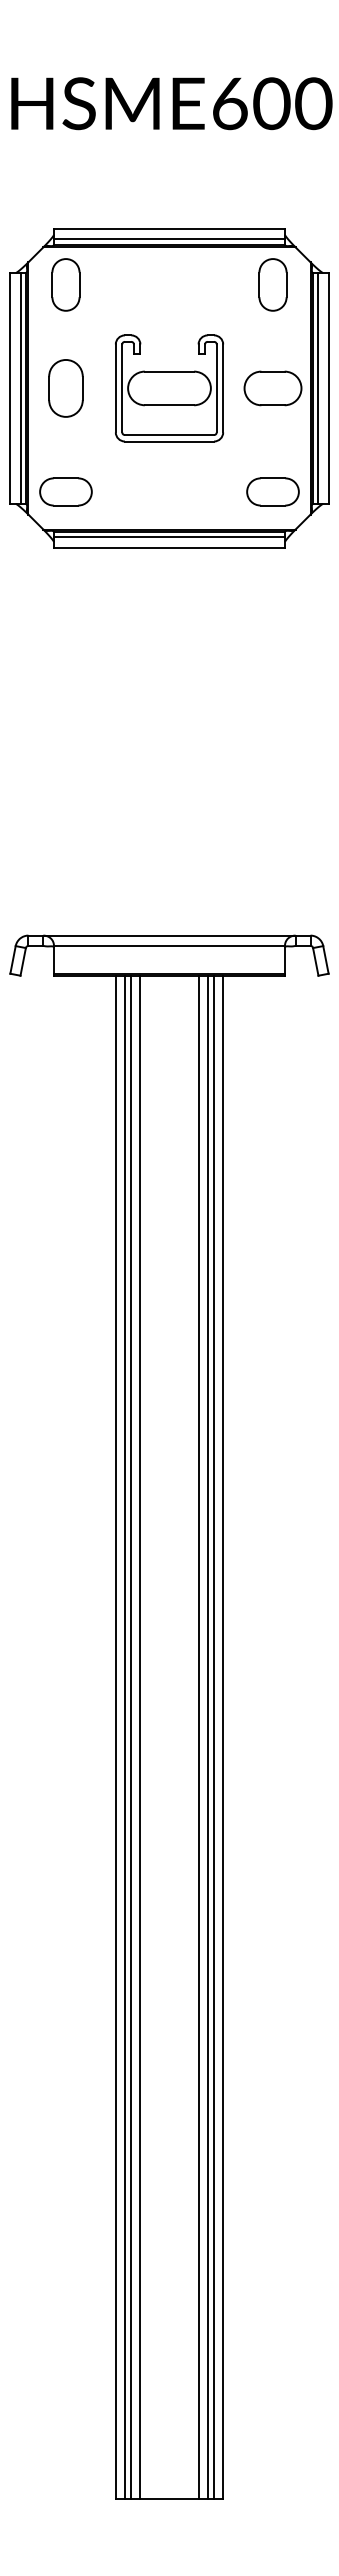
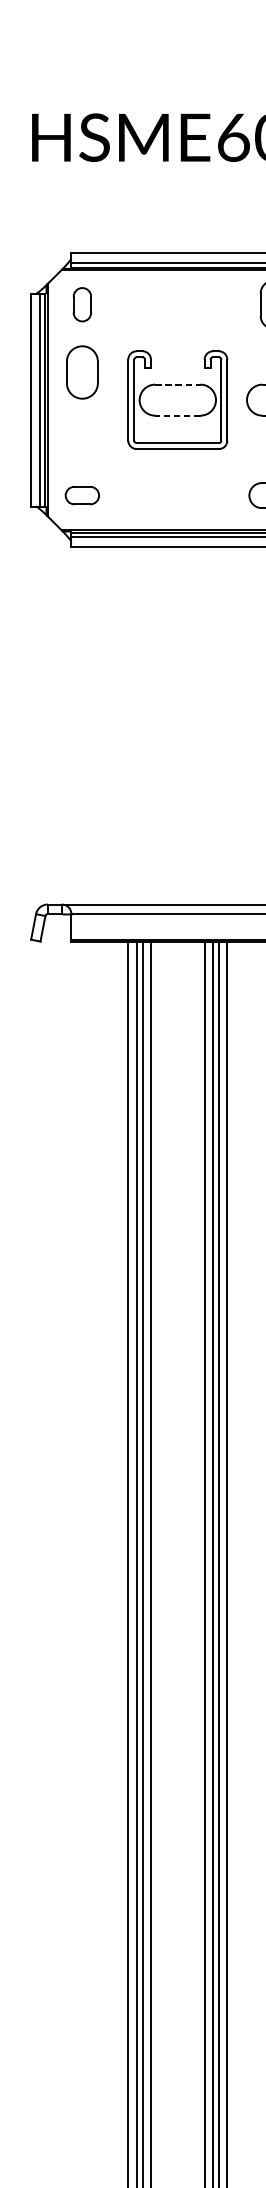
part: (65, 284) -> (81, 304), size x0.7
line: (169, 371) -> (177, 384), solid -> dashed
part: (65, 388) -> (81, 372), moved
line: (169, 405) -> (177, 415), solid -> dashed
part: (65, 491) -> (81, 495), size x0.7

